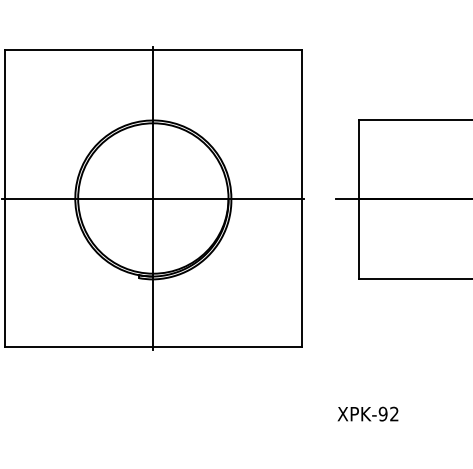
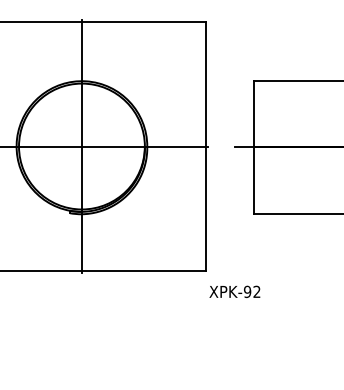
text: (367, 413) -> (234, 291), moved

